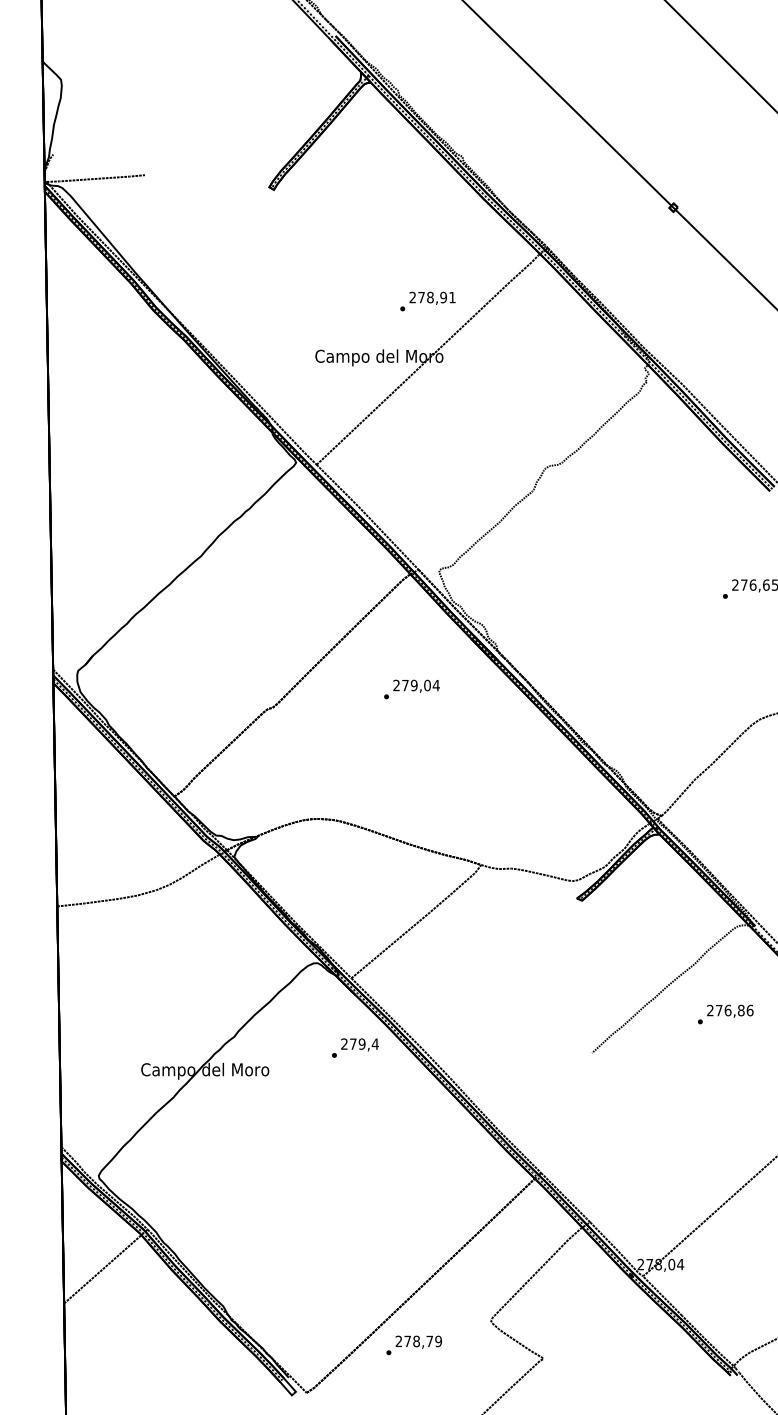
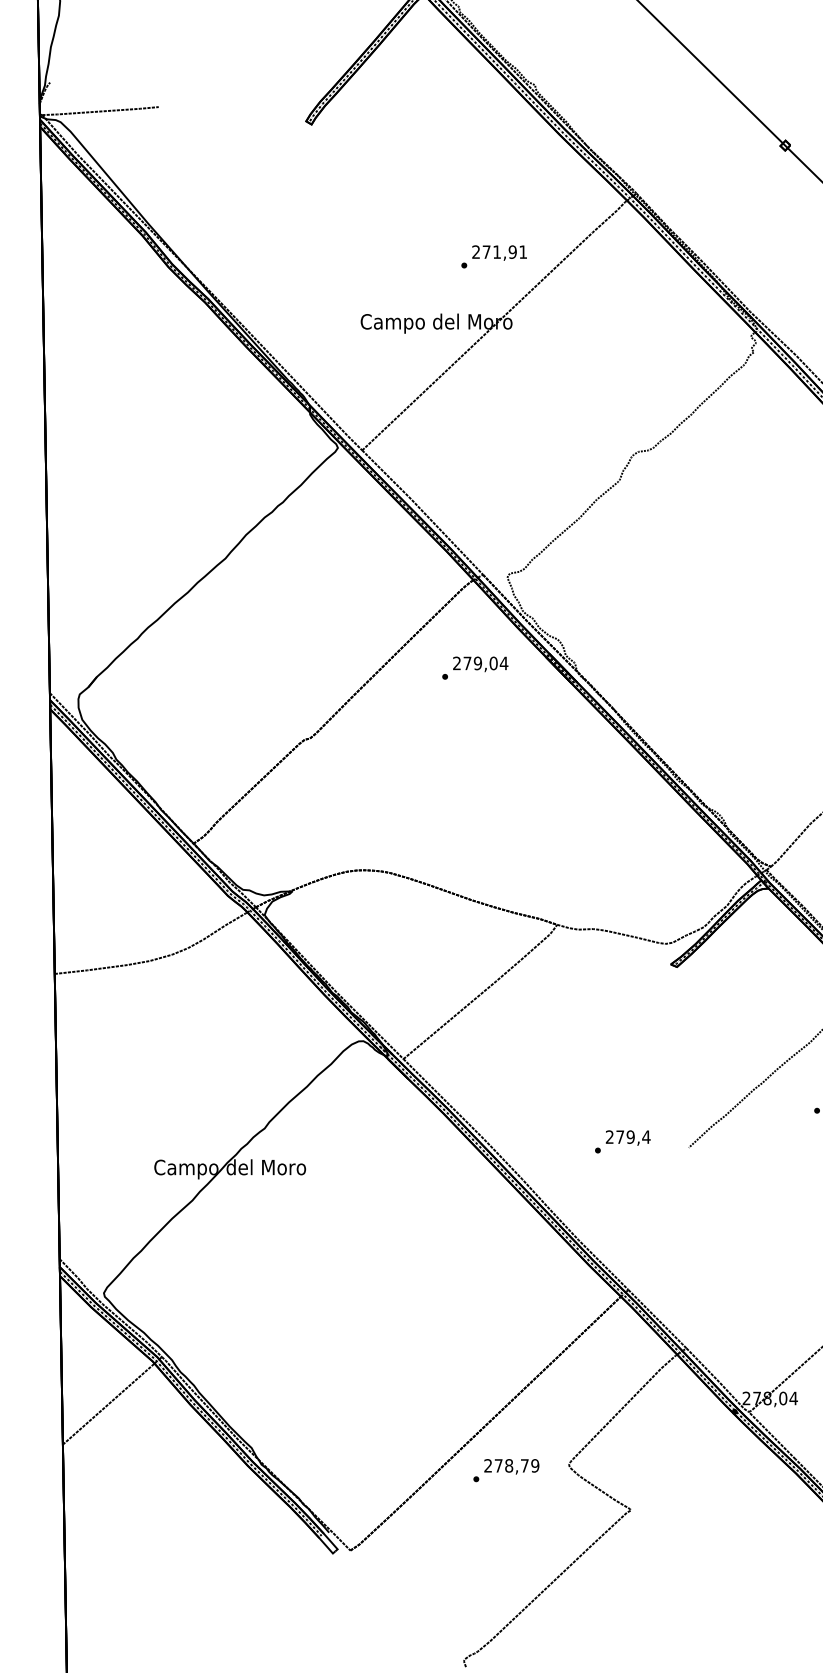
text: (430, 297) -> (497, 252), 278,91 -> 271,91
text: (411, 689) -> (474, 668), moved
text: (355, 1047) -> (622, 1141), moved
text: (413, 1345) -> (505, 1470), moved

